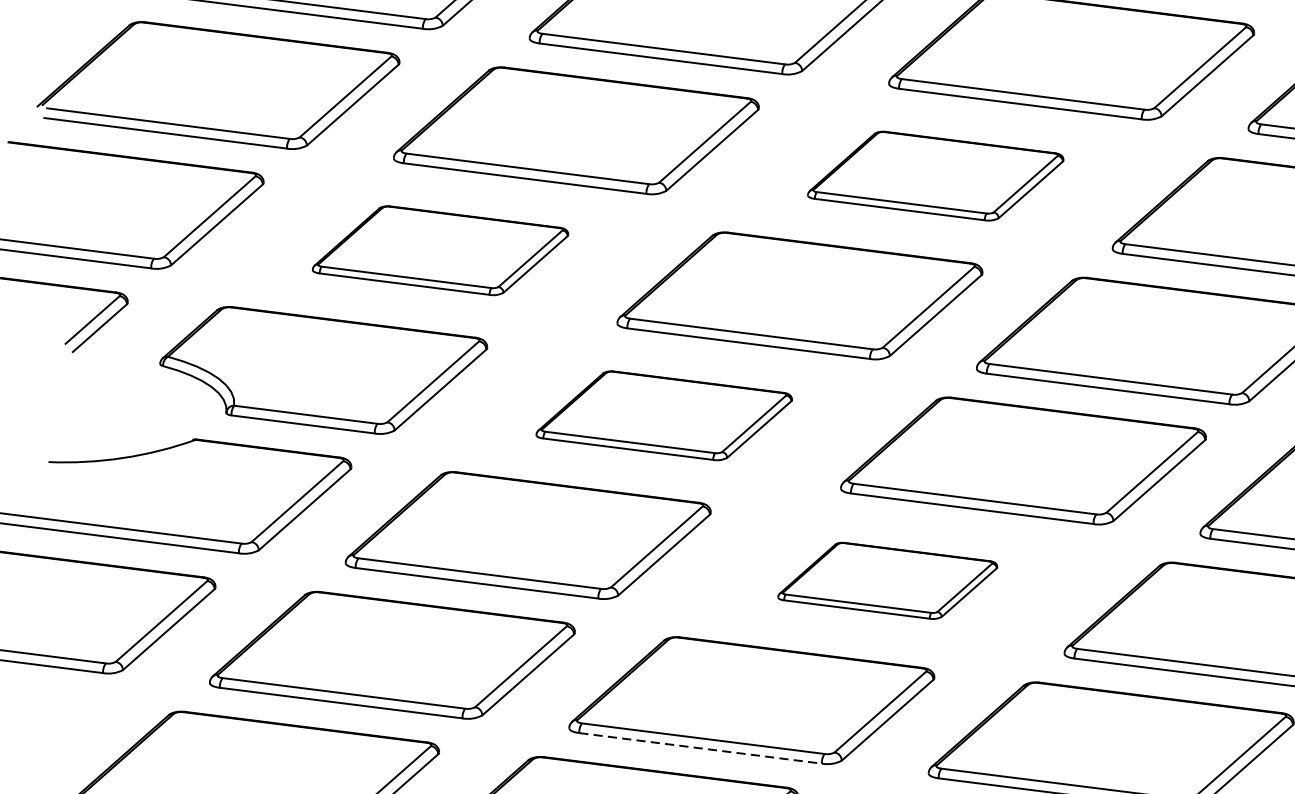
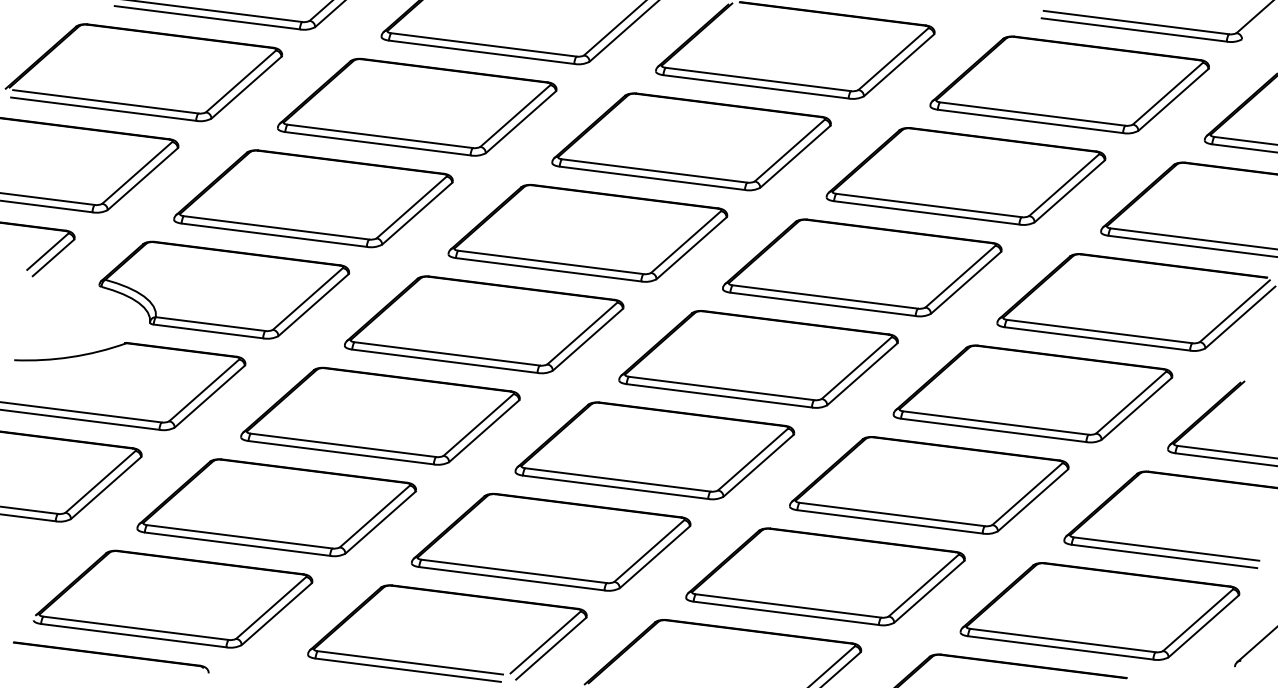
part: (935, 175) -> (691, 141), size x1.43
part: (440, 250) -> (313, 198), size x1.43
part: (664, 415) -> (484, 324), size x1.43
part: (887, 580) -> (654, 450), size x1.67
line: (701, 748) -> (512, 578), dashed -> solid

